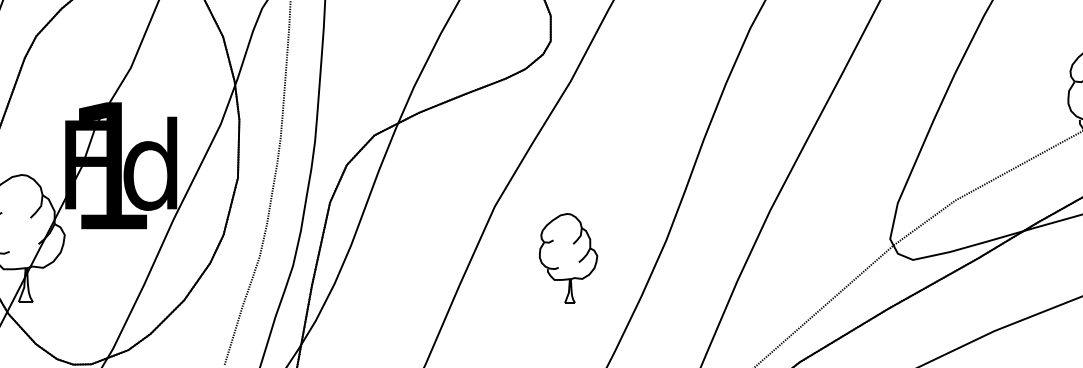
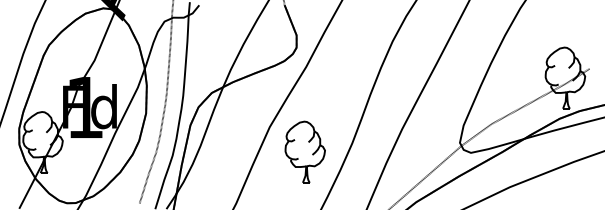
part: (567, 257) -> (304, 151), size x1.43

